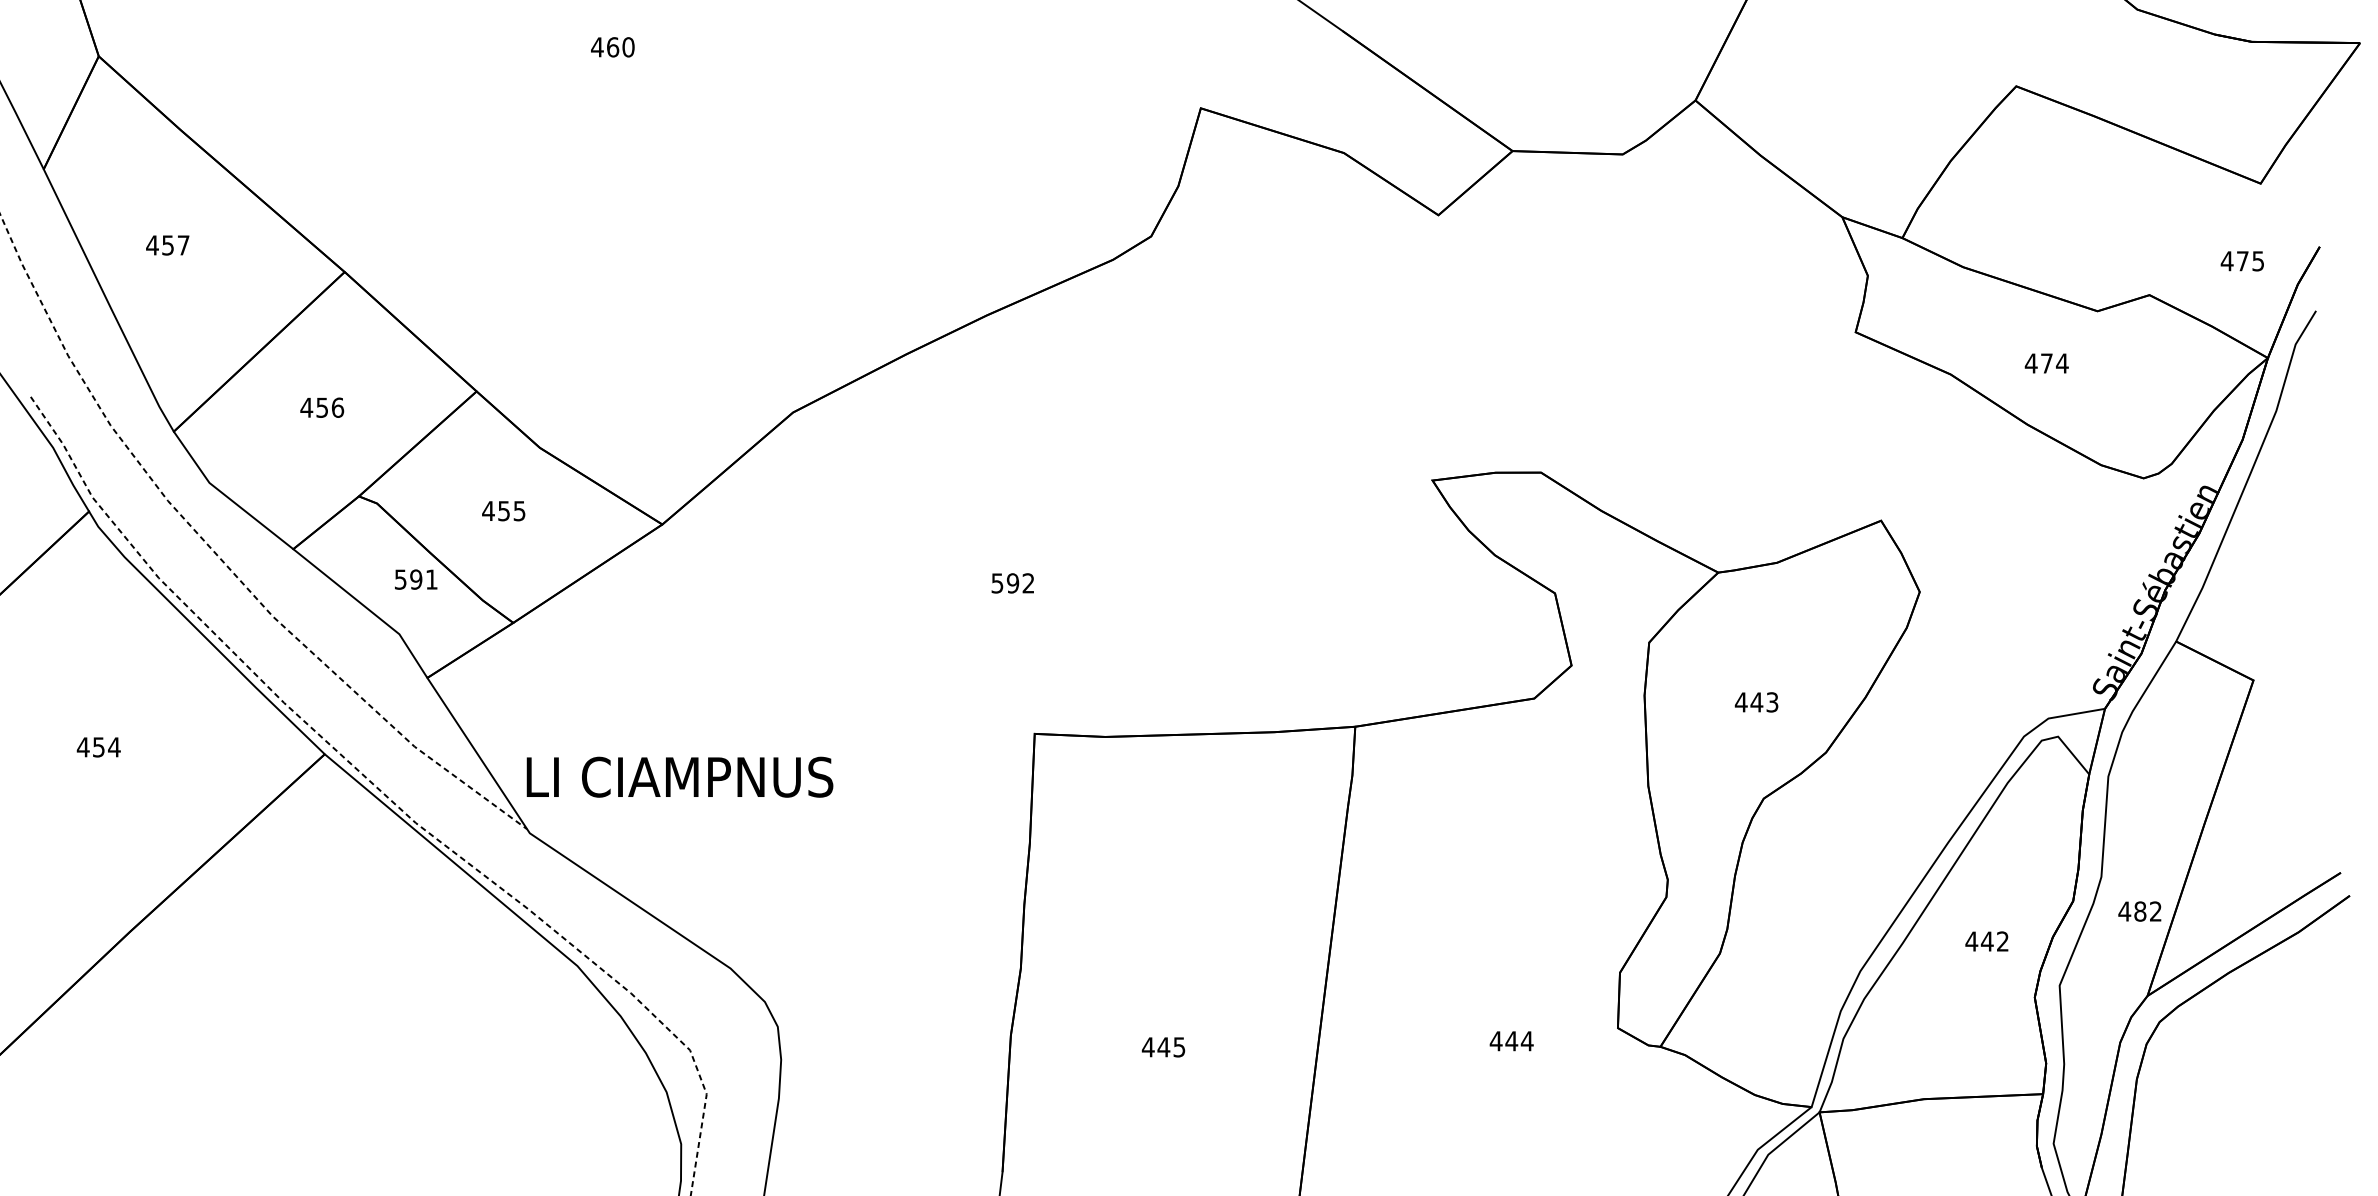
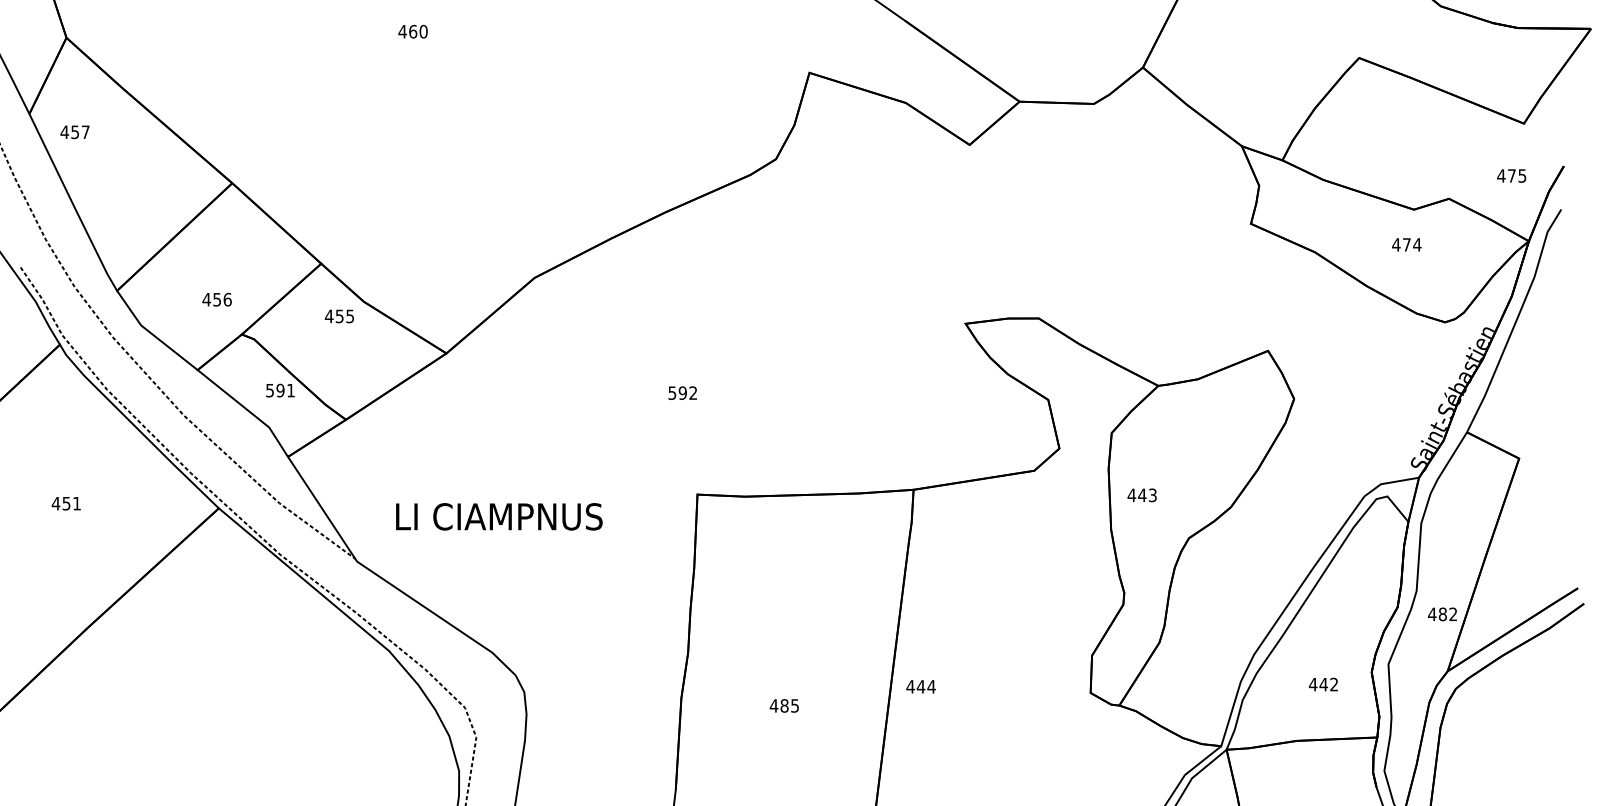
text: (167, 245) -> (74, 132), moved
text: (2046, 362) -> (1406, 244), moved
text: (321, 407) -> (216, 299), moved
text: (503, 511) -> (339, 316), moved
text: (1755, 702) -> (1141, 495), moved
text: (113, 747) -> (76, 503), 454 -> 451
text: (680, 776) -> (499, 516), moved
text: (1987, 941) -> (1323, 684), moved
text: (1510, 1040) -> (920, 686), moved
text: (1163, 1046) -> (784, 705), 445 -> 485

